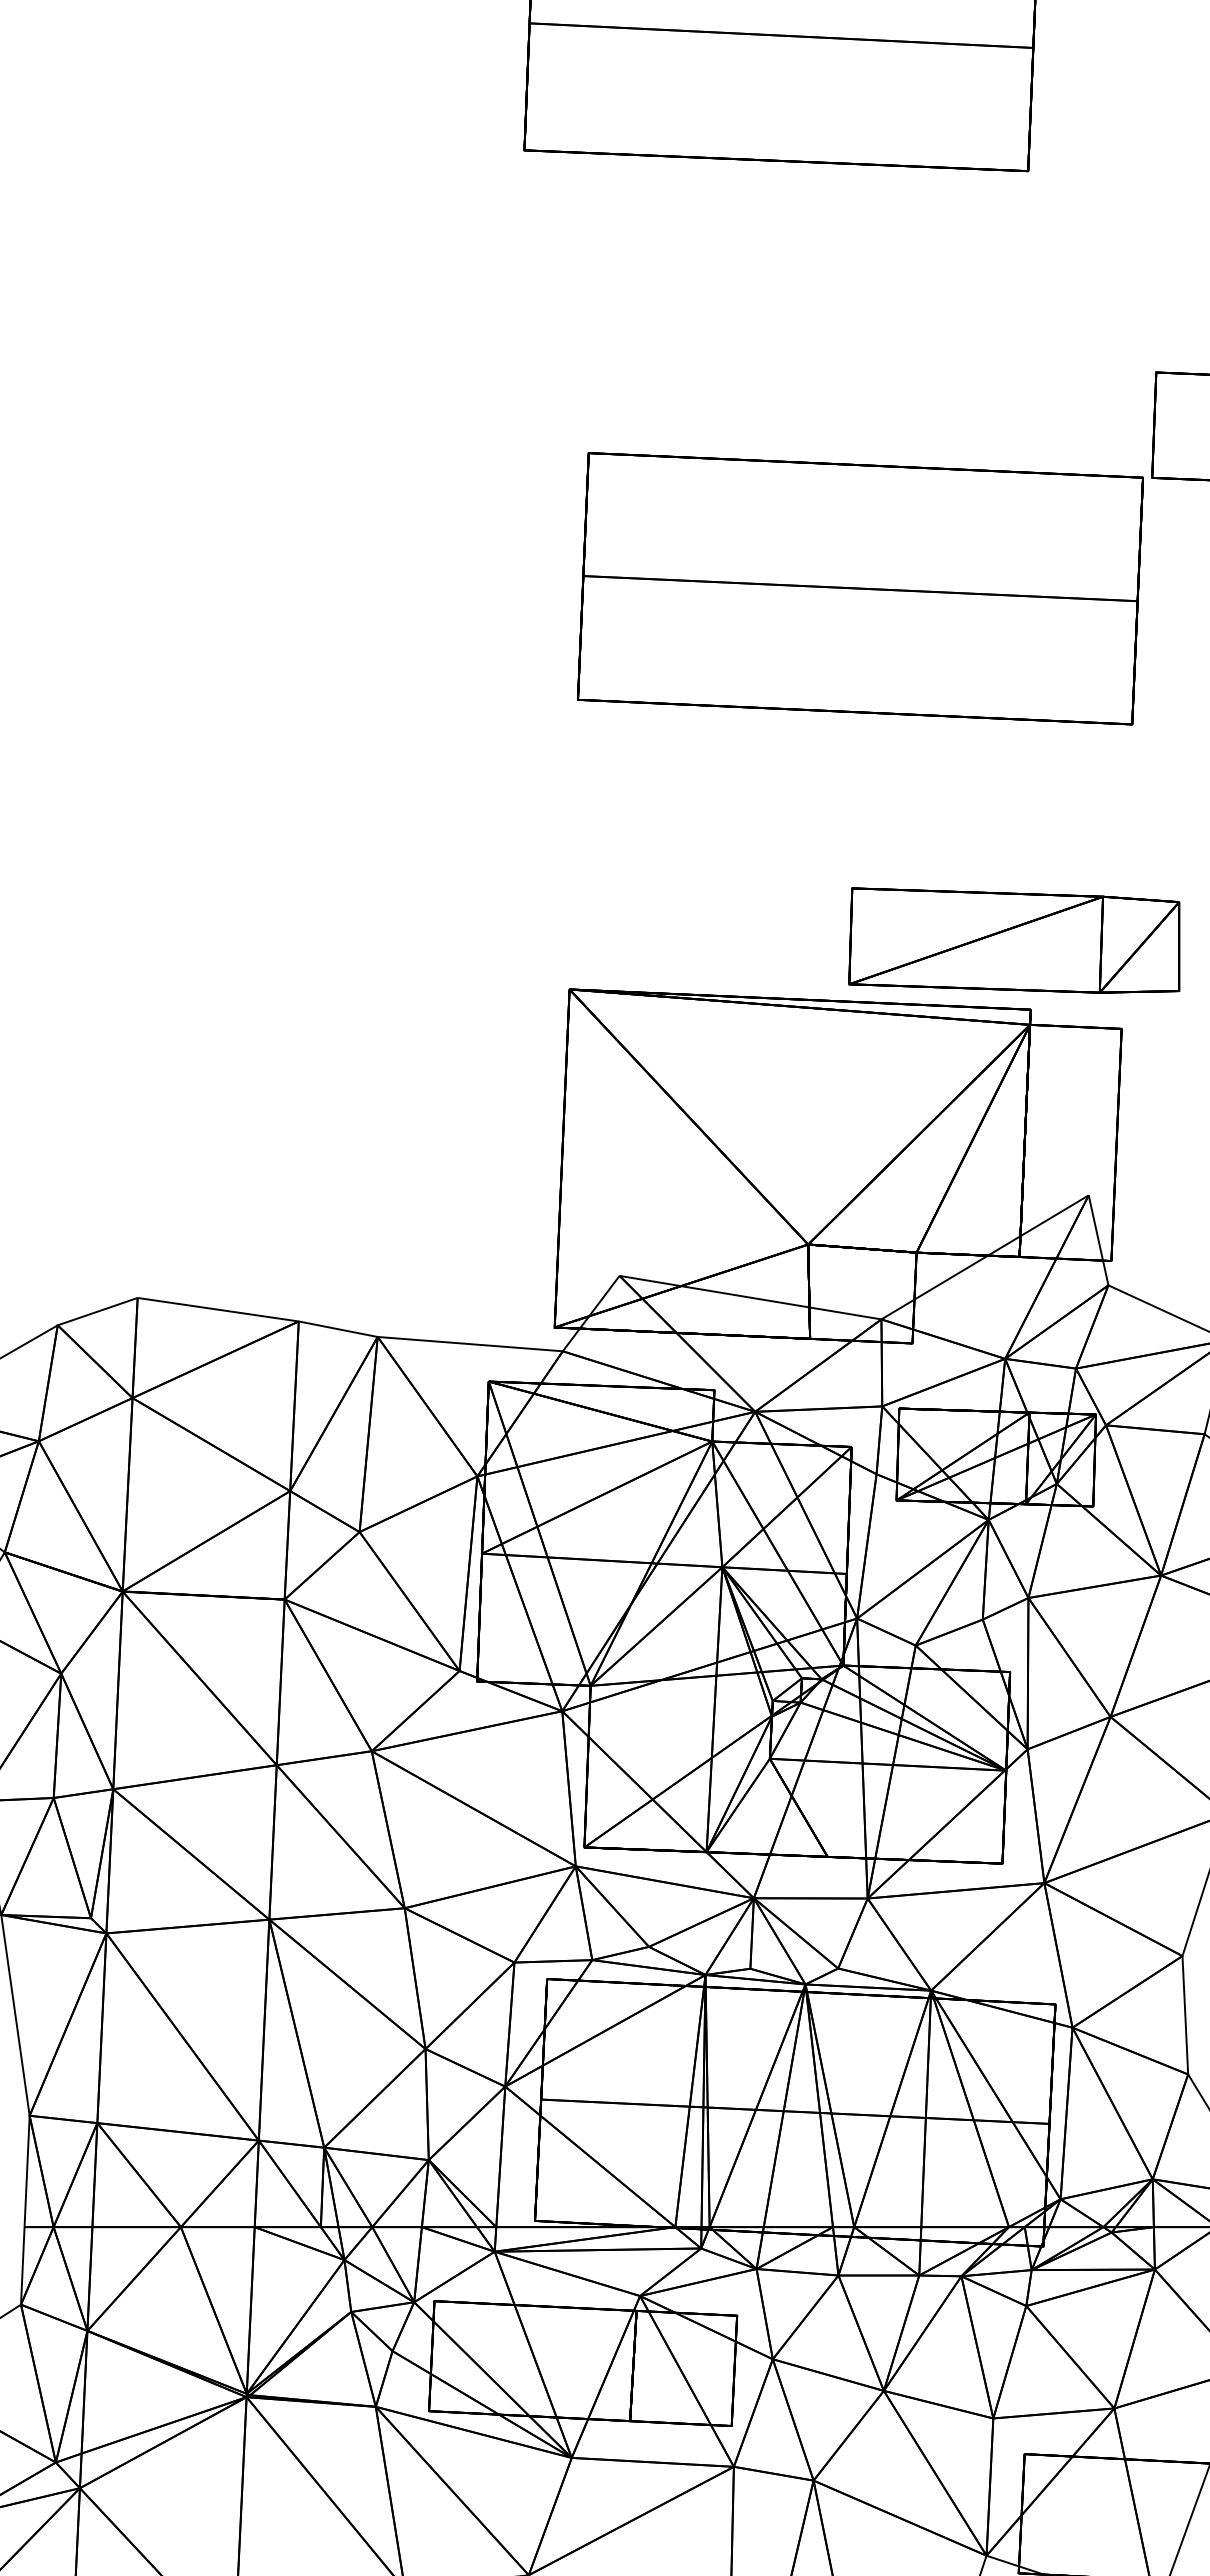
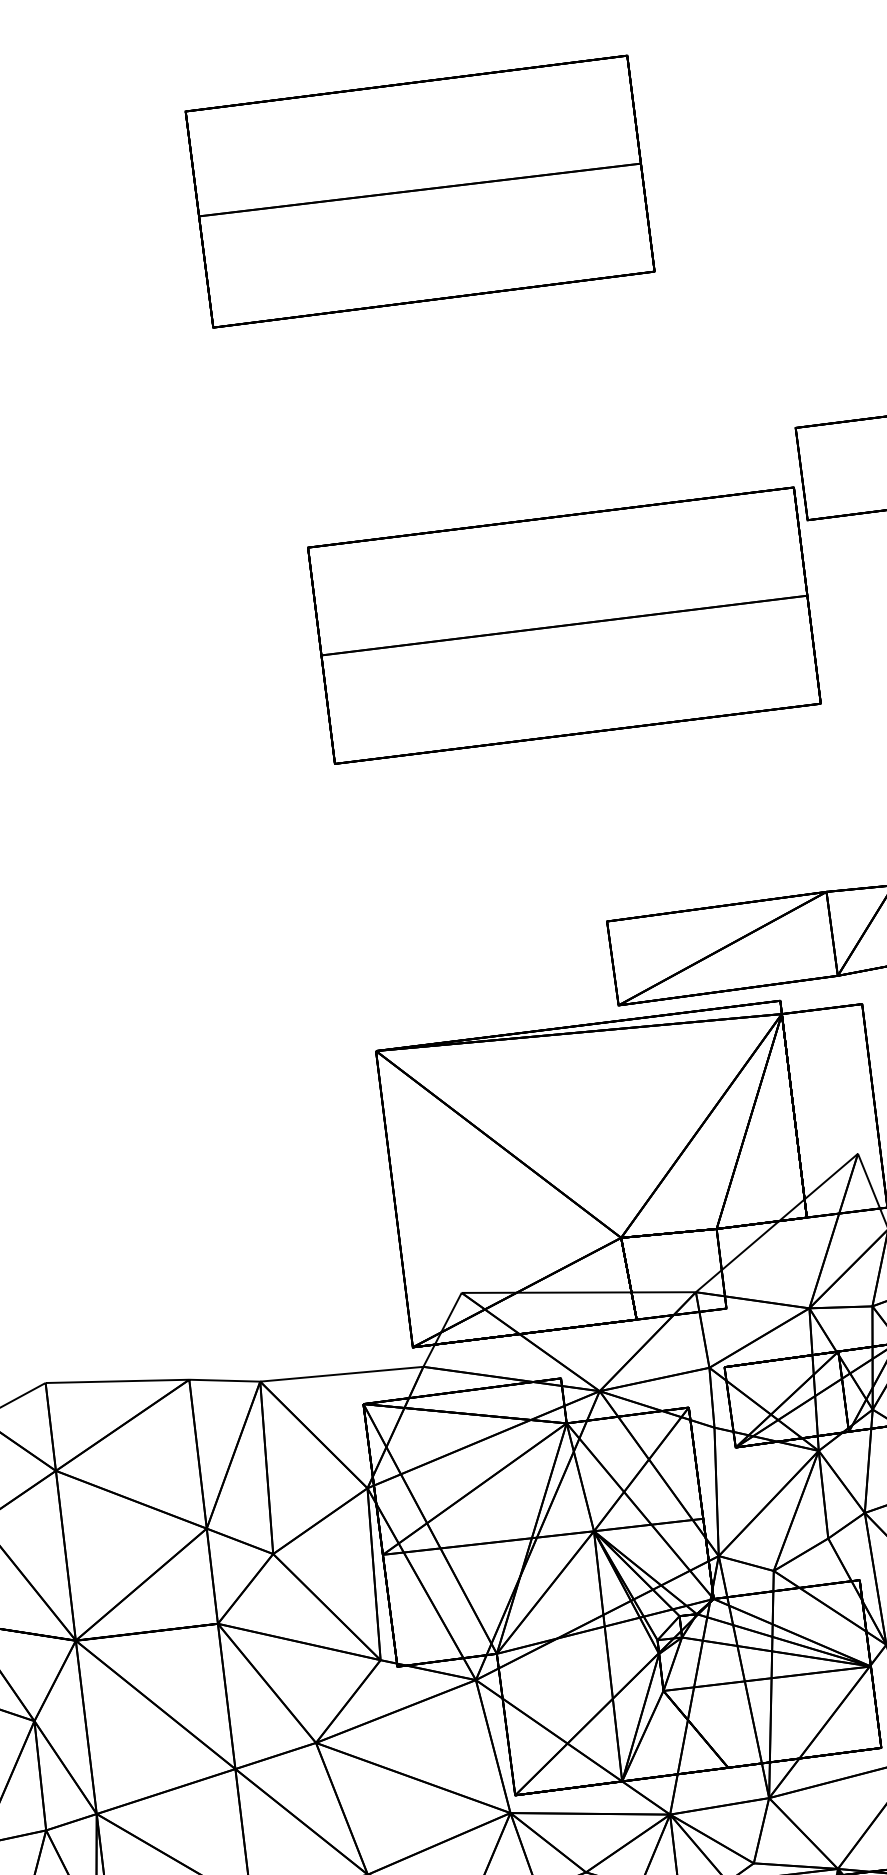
part: (860, 588) -> (564, 625), moved

